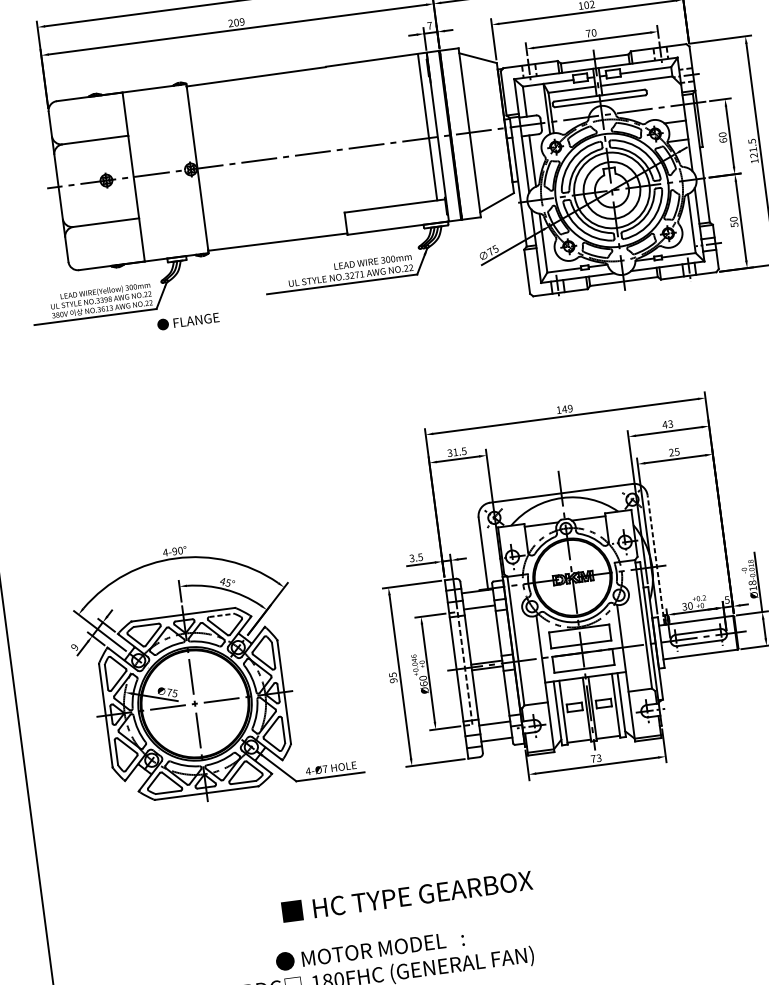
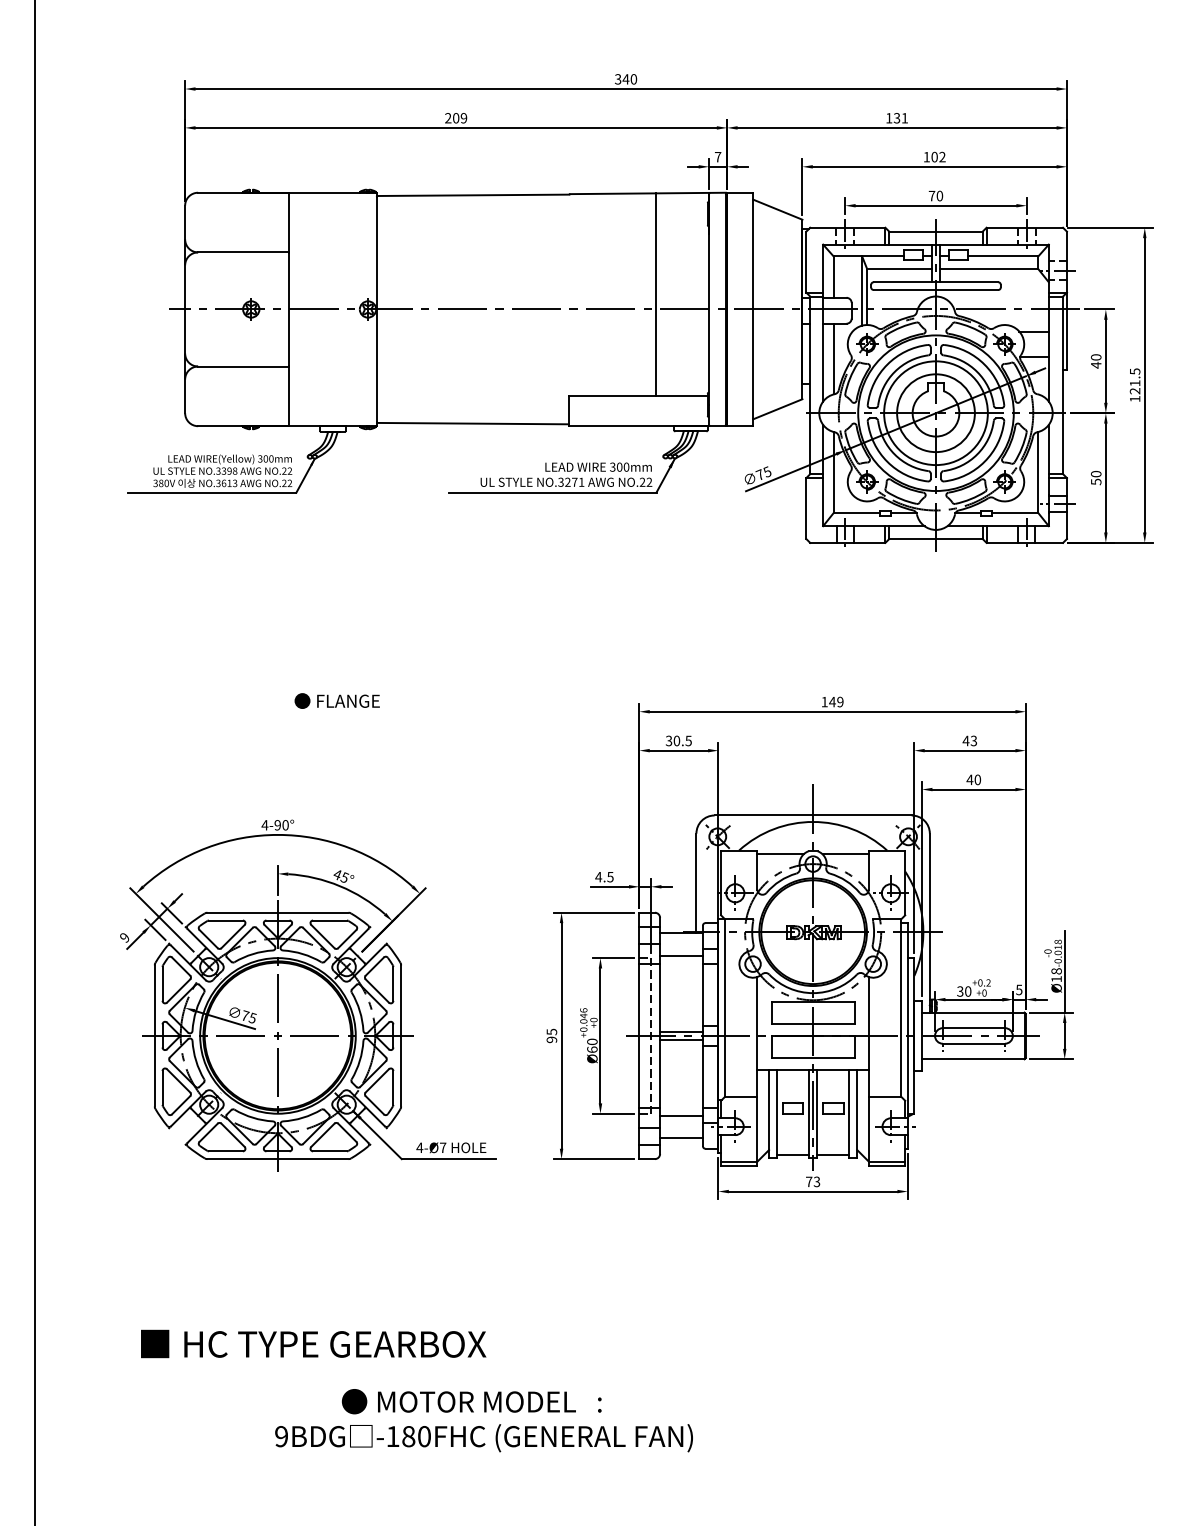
line: (427, 127) -> (655, 294), moved
text: (722, 140) -> (1095, 365), 60 -> 40
text: (187, 320) -> (336, 700), moved
text: (455, 452) -> (676, 740), 31.5 -> 30.5
text: (674, 452) -> (973, 779), 25 -> 40
text: (411, 557) -> (598, 876), 3.5 -> 4.5
line: (655, 559) -> (929, 922), dashed -> solid
line: (222, 615) -> (330, 920), dashed -> solid
text: (406, 895) -> (313, 1343), moved

